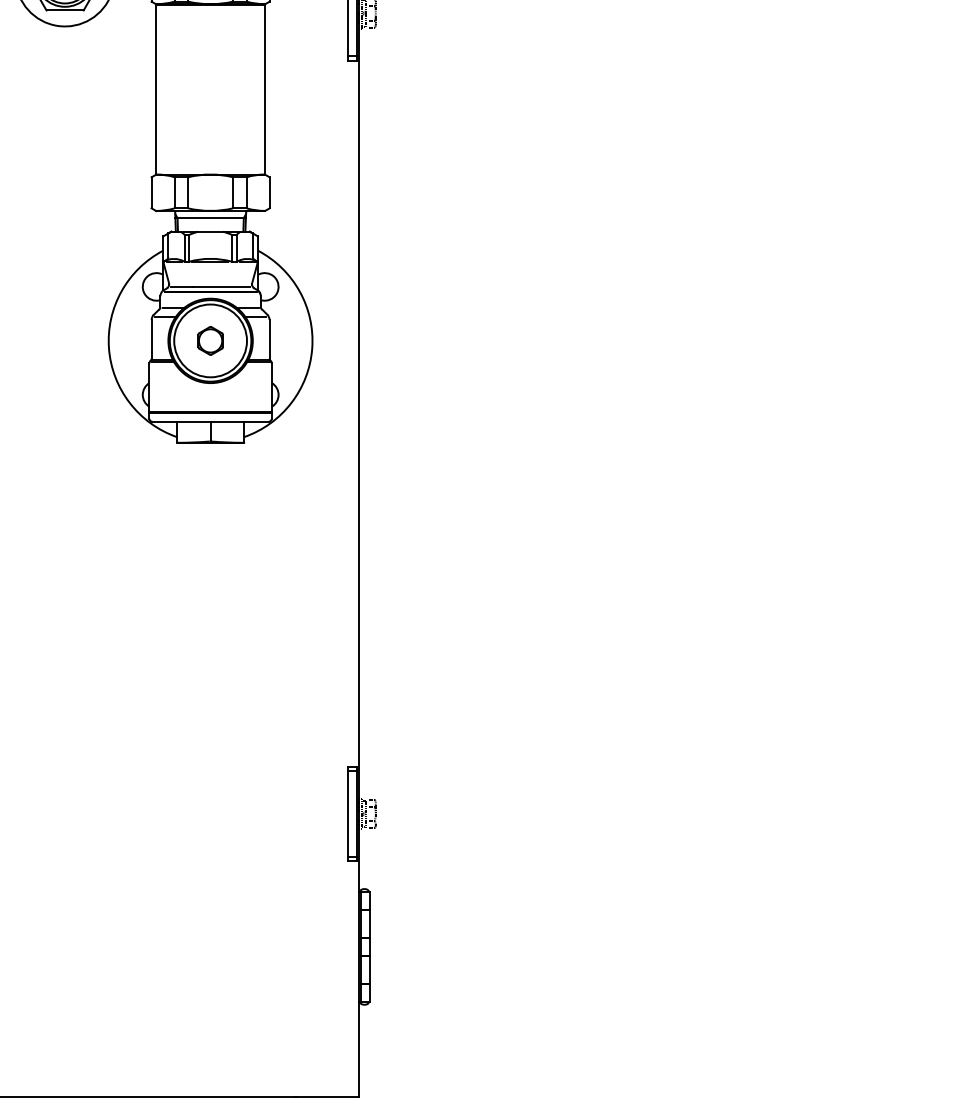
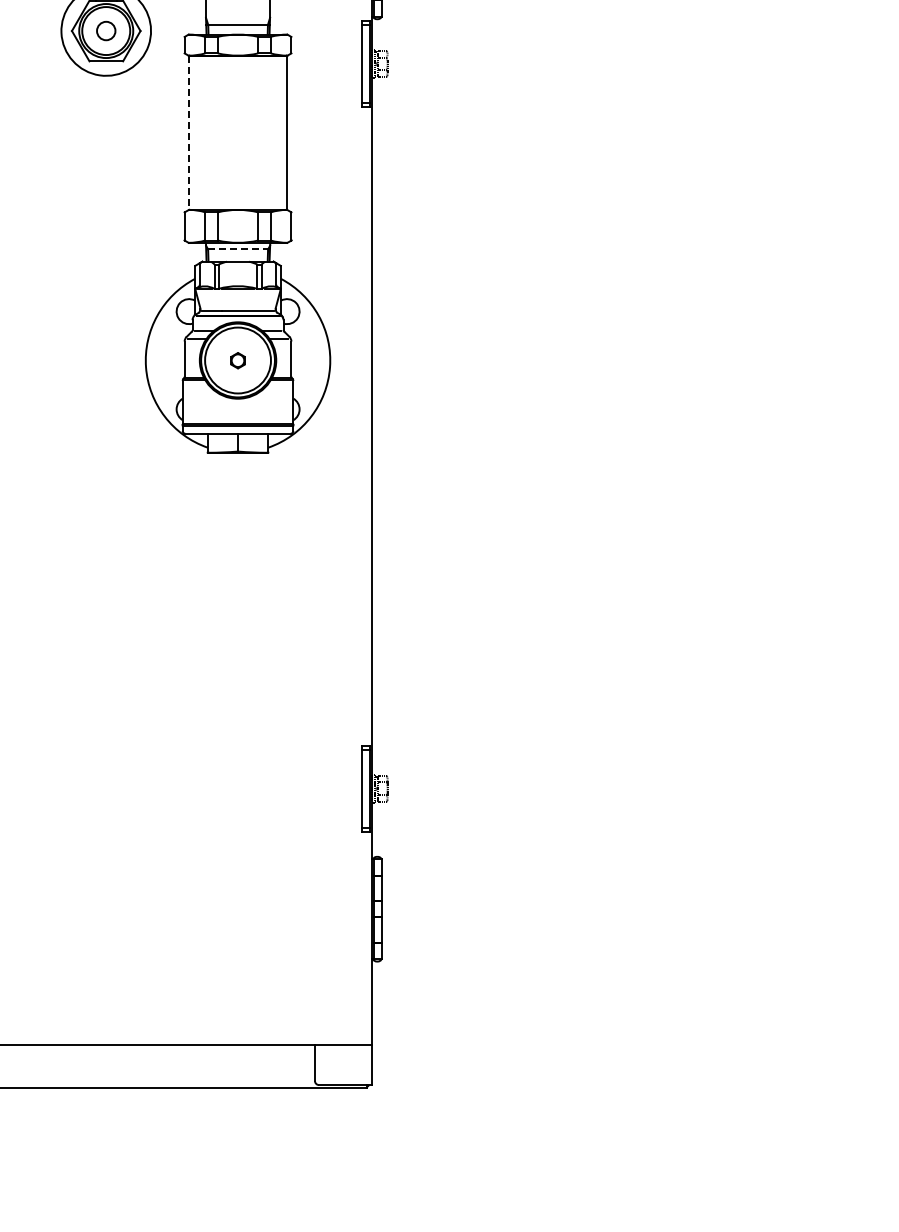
line: (156, 90) -> (189, 133), solid -> dashed
line: (211, 218) -> (238, 249), solid -> dashed
part: (210, 340) -> (237, 360), size x0.6

